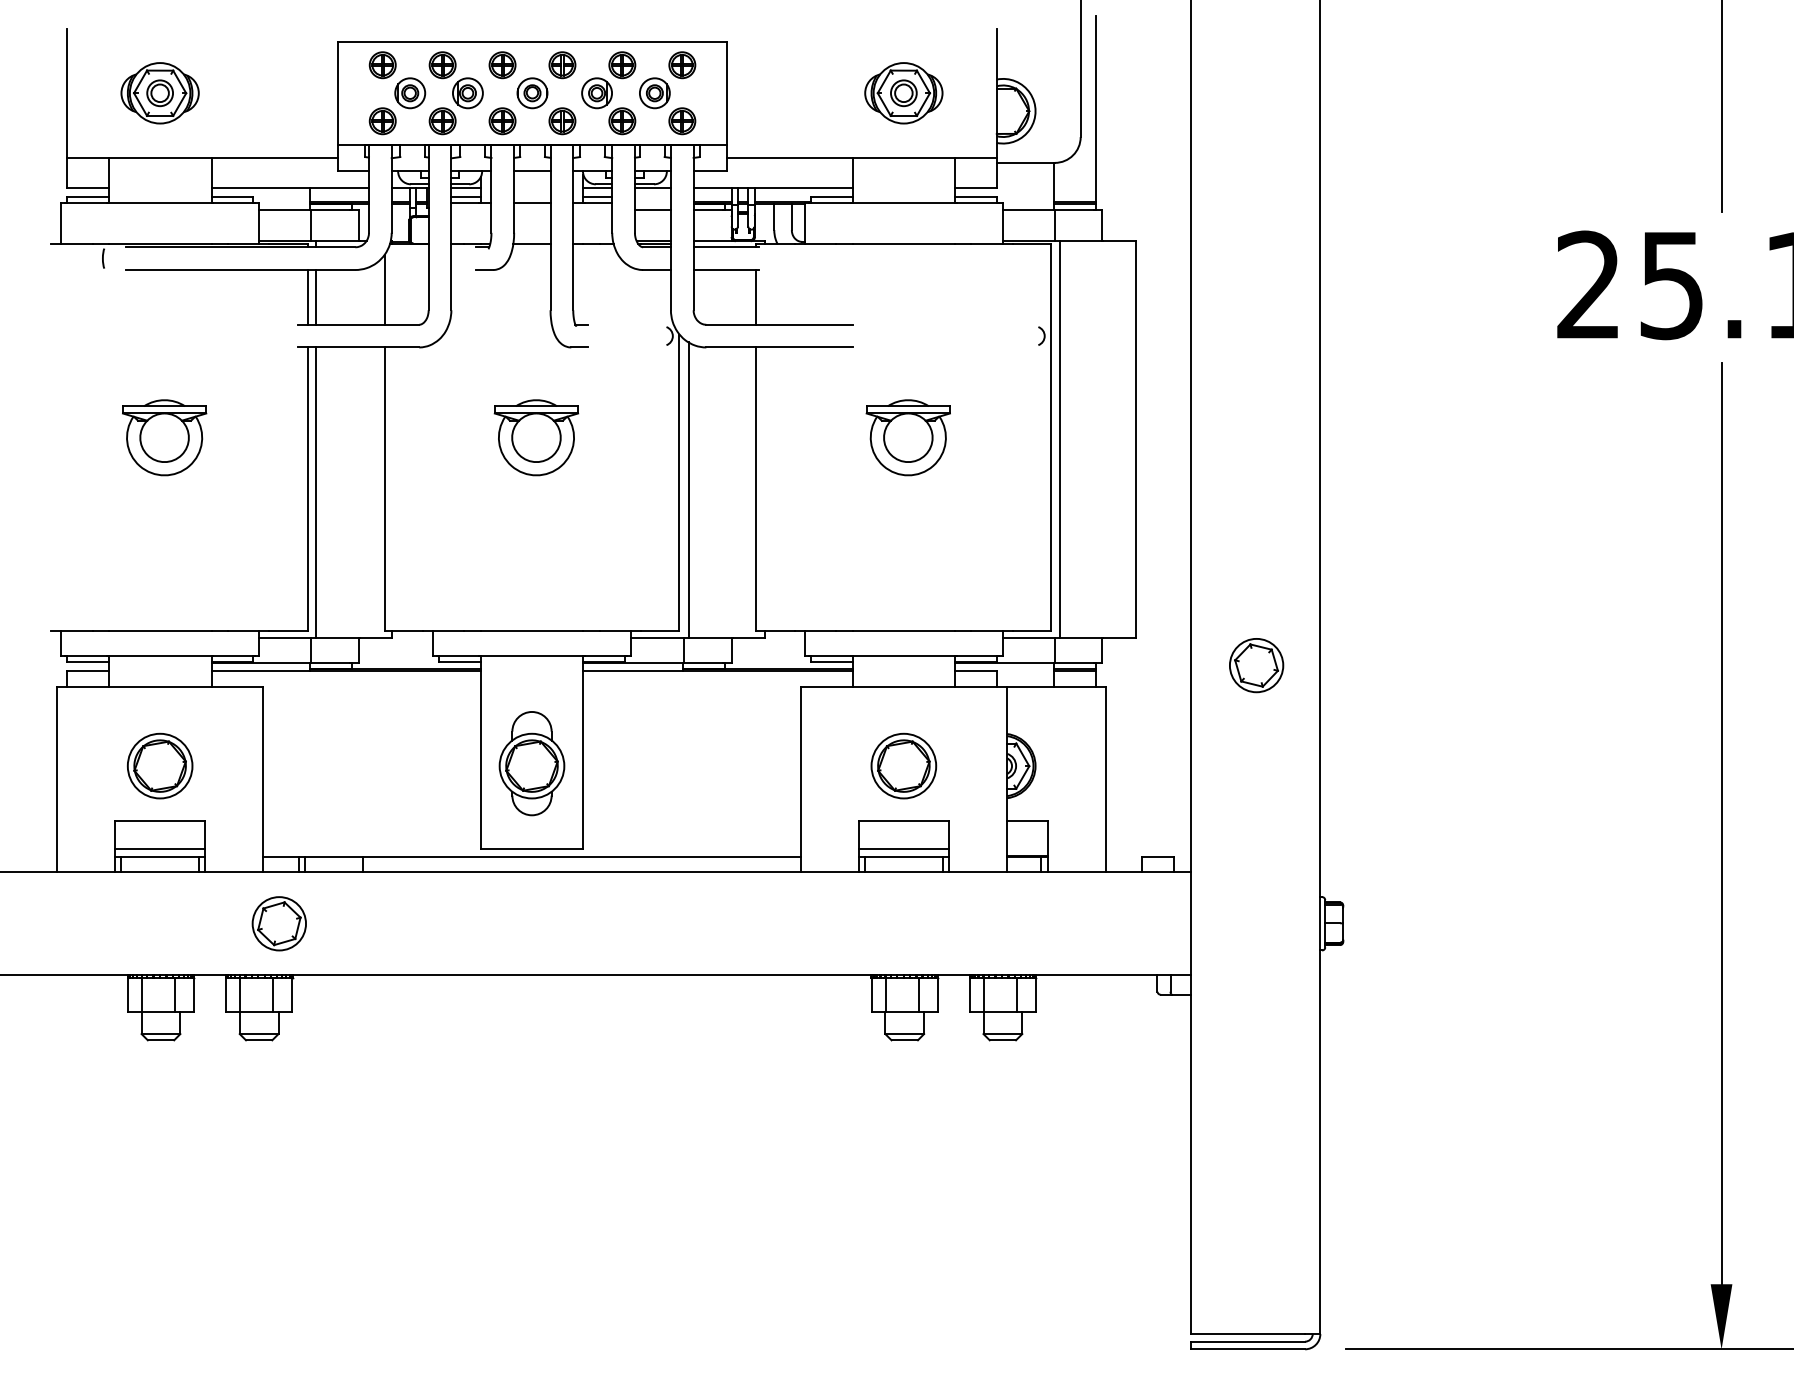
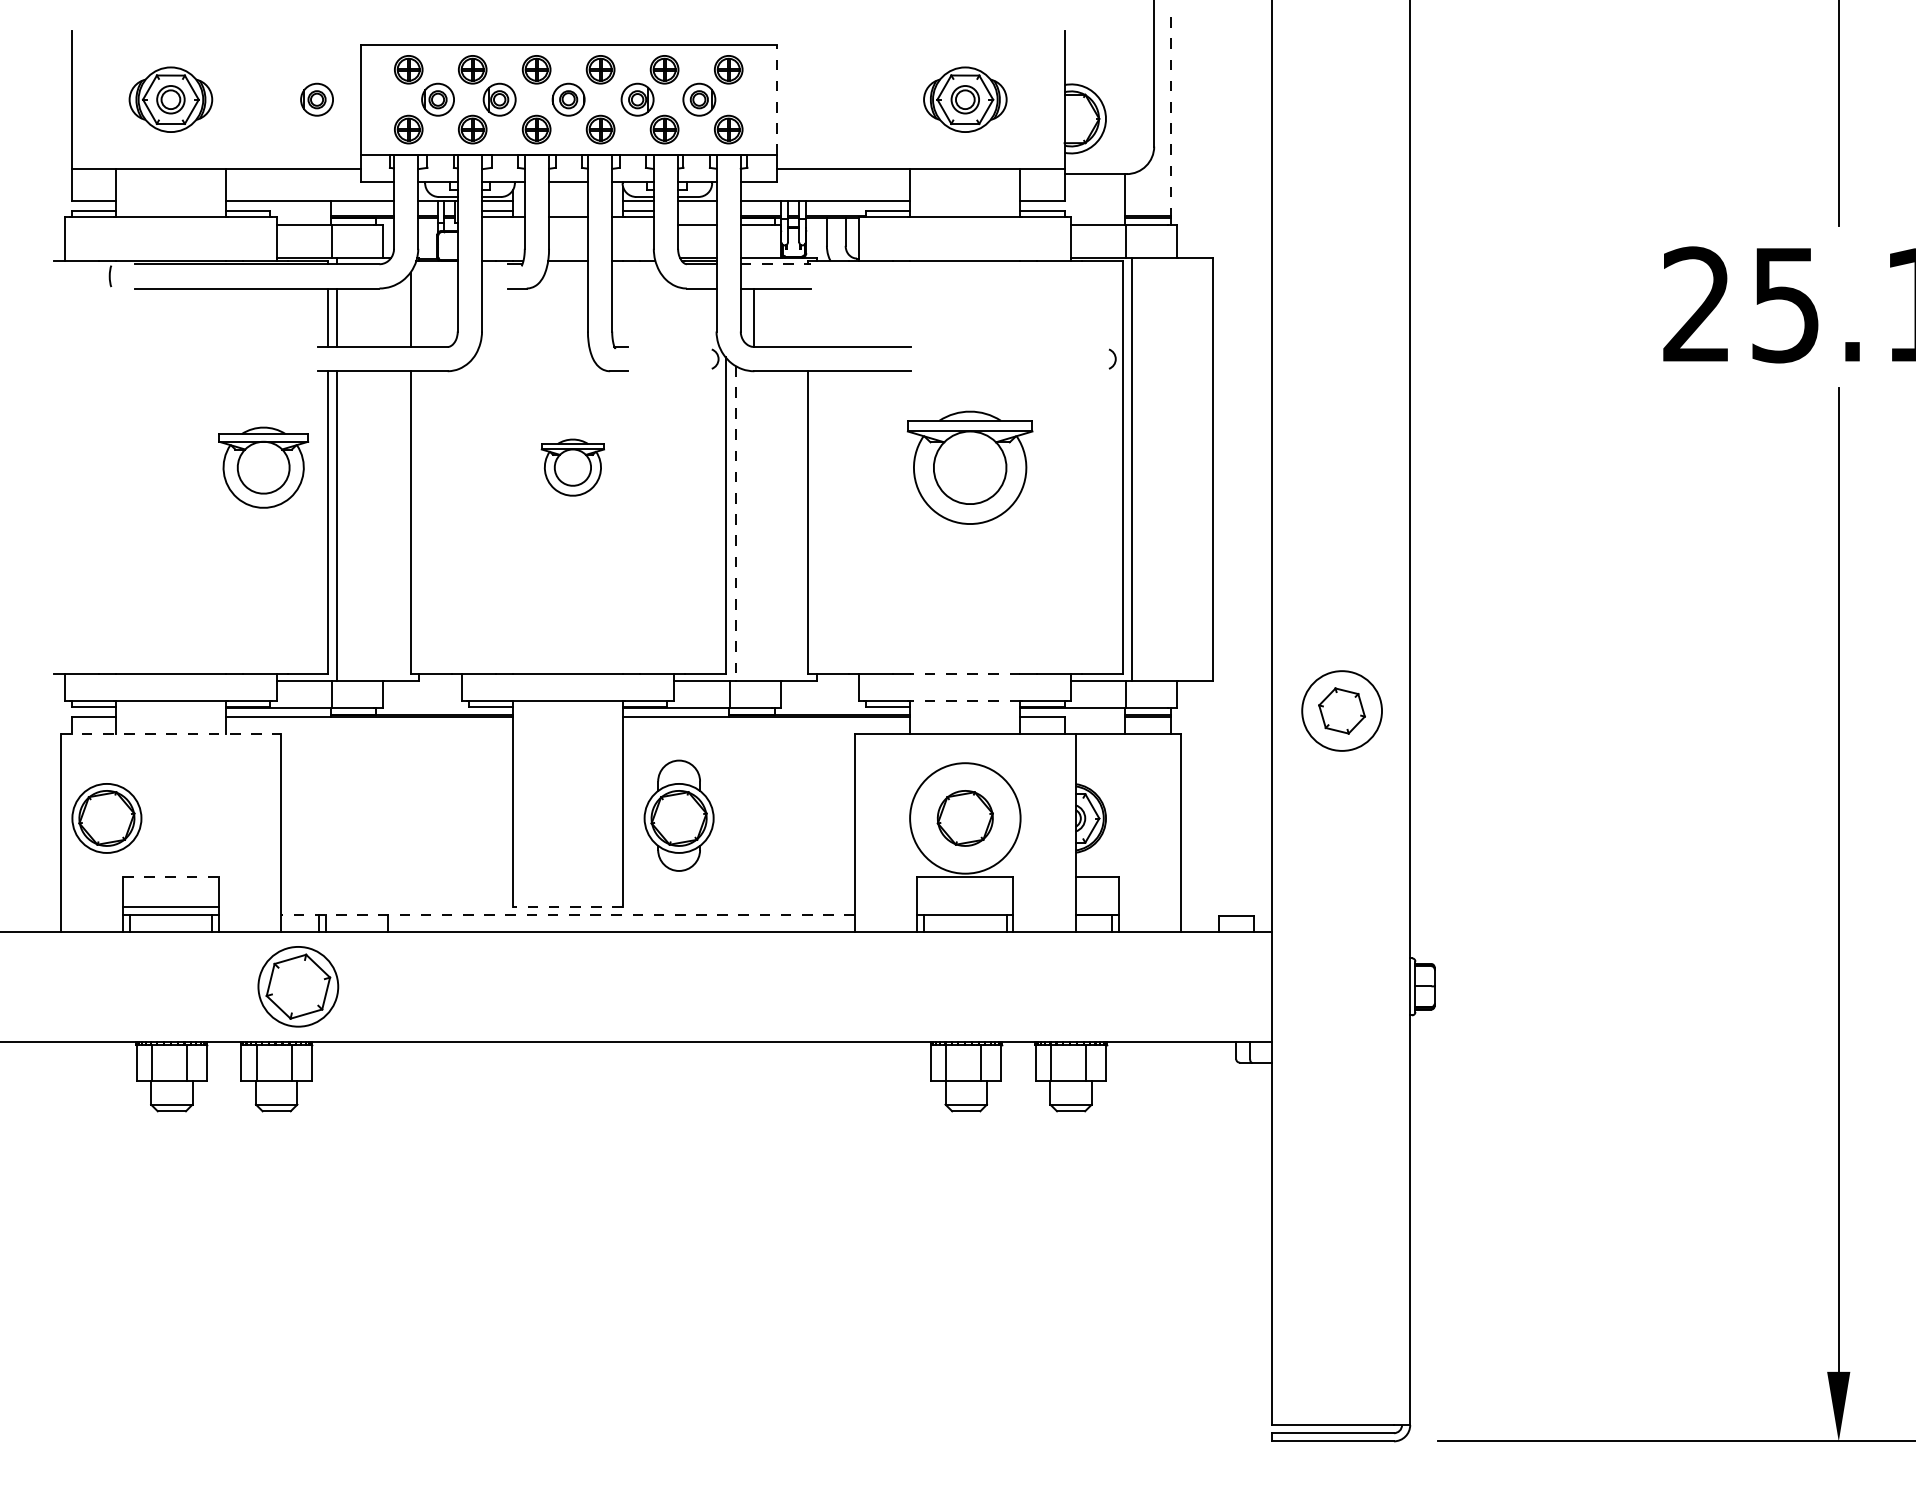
part: (296, 93) -> (316, 99), added
line: (727, 93) -> (776, 99), solid -> dashed
line: (1095, 109) -> (1170, 117), solid -> dashed
line: (727, 247) -> (776, 264), solid -> dashed
line: (756, 297) -> (753, 317), moved
part: (164, 437) -> (263, 467), moved
part: (536, 437) -> (572, 467), size x0.7
part: (907, 437) -> (969, 467), size x1.4
line: (688, 490) -> (735, 523), solid -> dashed
line: (904, 631) -> (965, 674), solid -> dashed
line: (904, 655) -> (965, 700), solid -> dashed
circle: (1256, 665) -> (1341, 710), size x1.4
line: (160, 687) -> (171, 734), solid -> dashed
part: (531, 763) -> (678, 815), moved
circle: (903, 765) -> (964, 817), size x1.6
part: (159, 766) -> (106, 818), moved
line: (159, 821) -> (170, 877), solid -> dashed
line: (532, 849) -> (568, 907), solid -> dashed
line: (904, 849) -> (965, 907), removed
line: (532, 856) -> (568, 915), solid -> dashed
part: (278, 923) -> (297, 986), size x1.4

